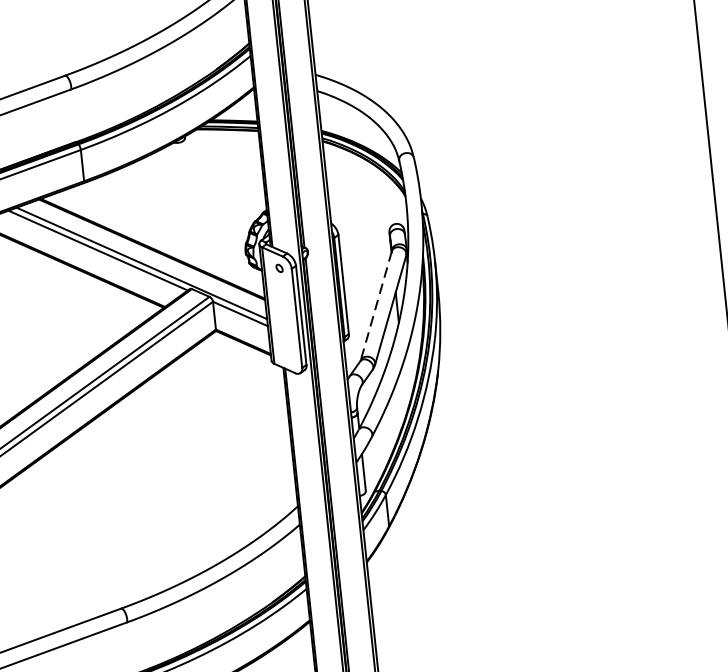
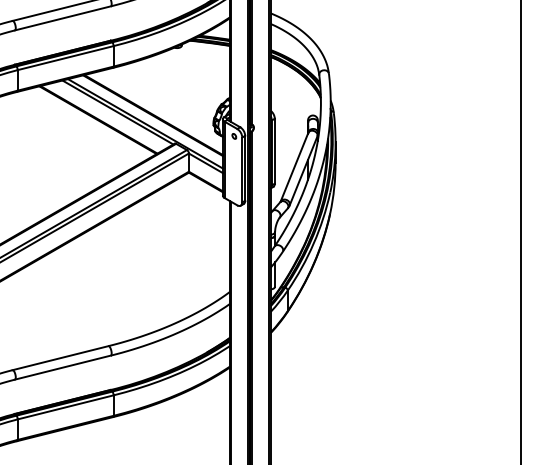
line: (376, 306) -> (294, 167), dashed -> solid

